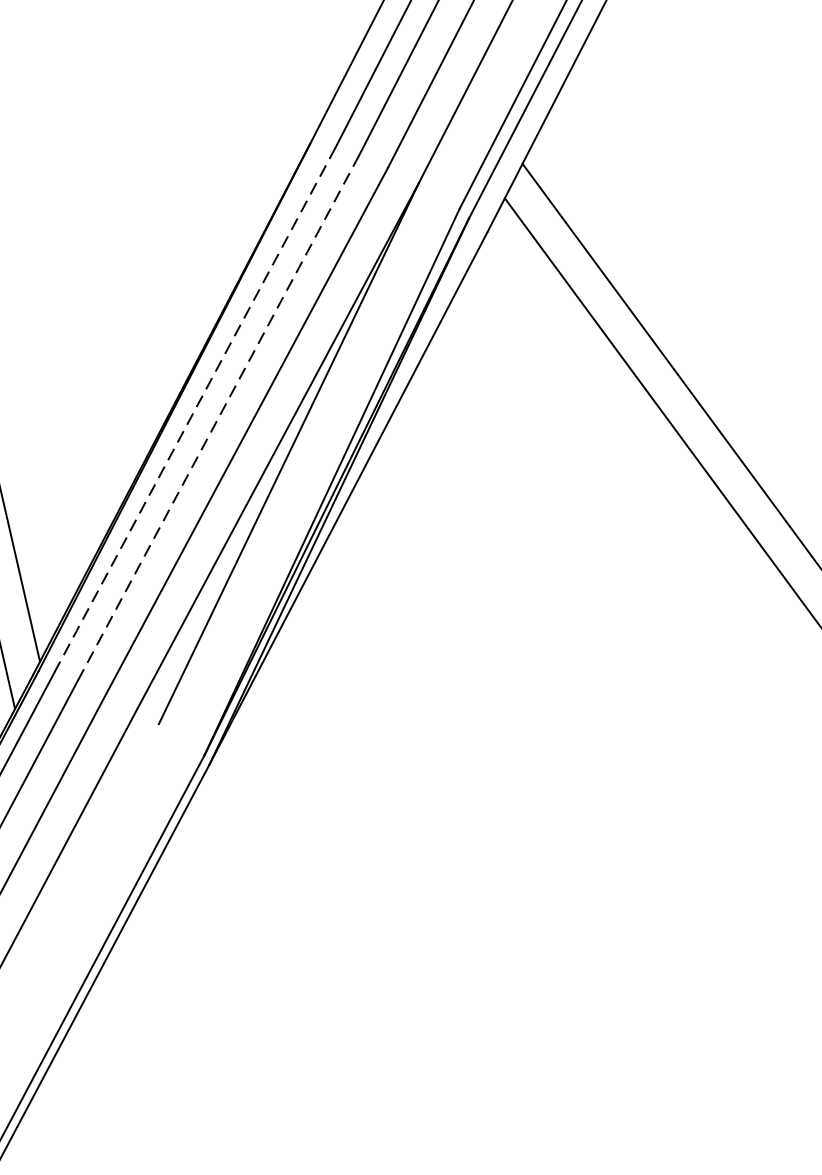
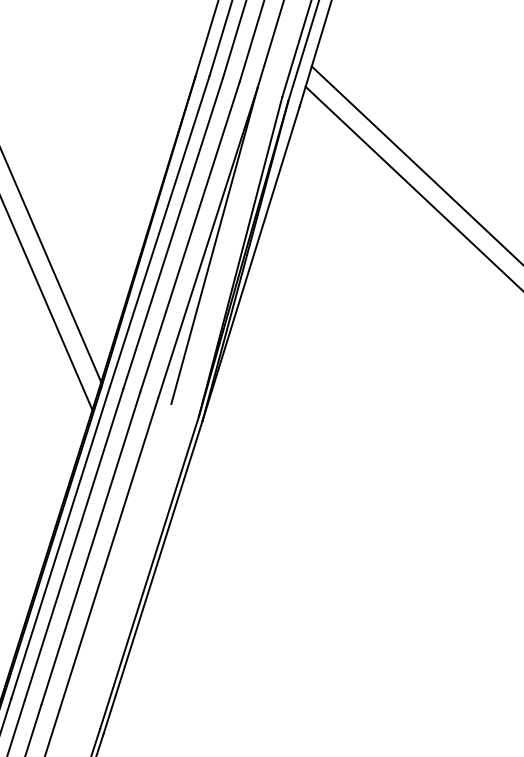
line: (194, 411) -> (159, 232), dashed -> solid
line: (218, 418) -> (173, 233), dashed -> solid

